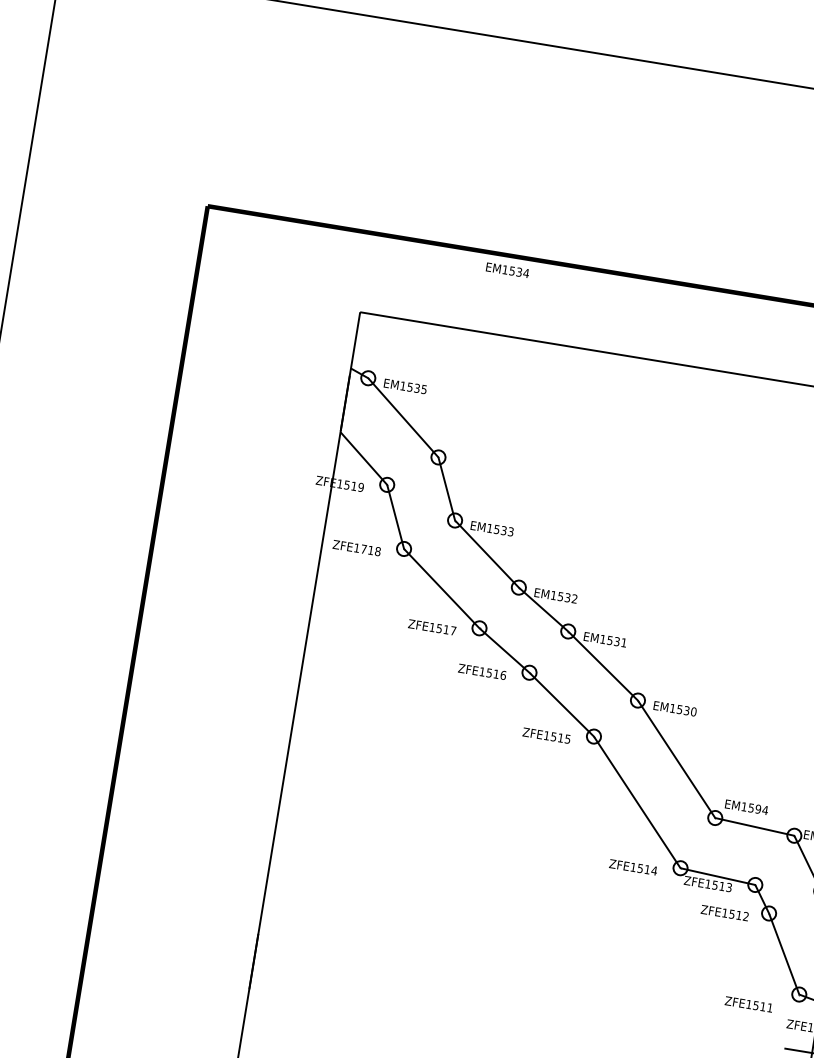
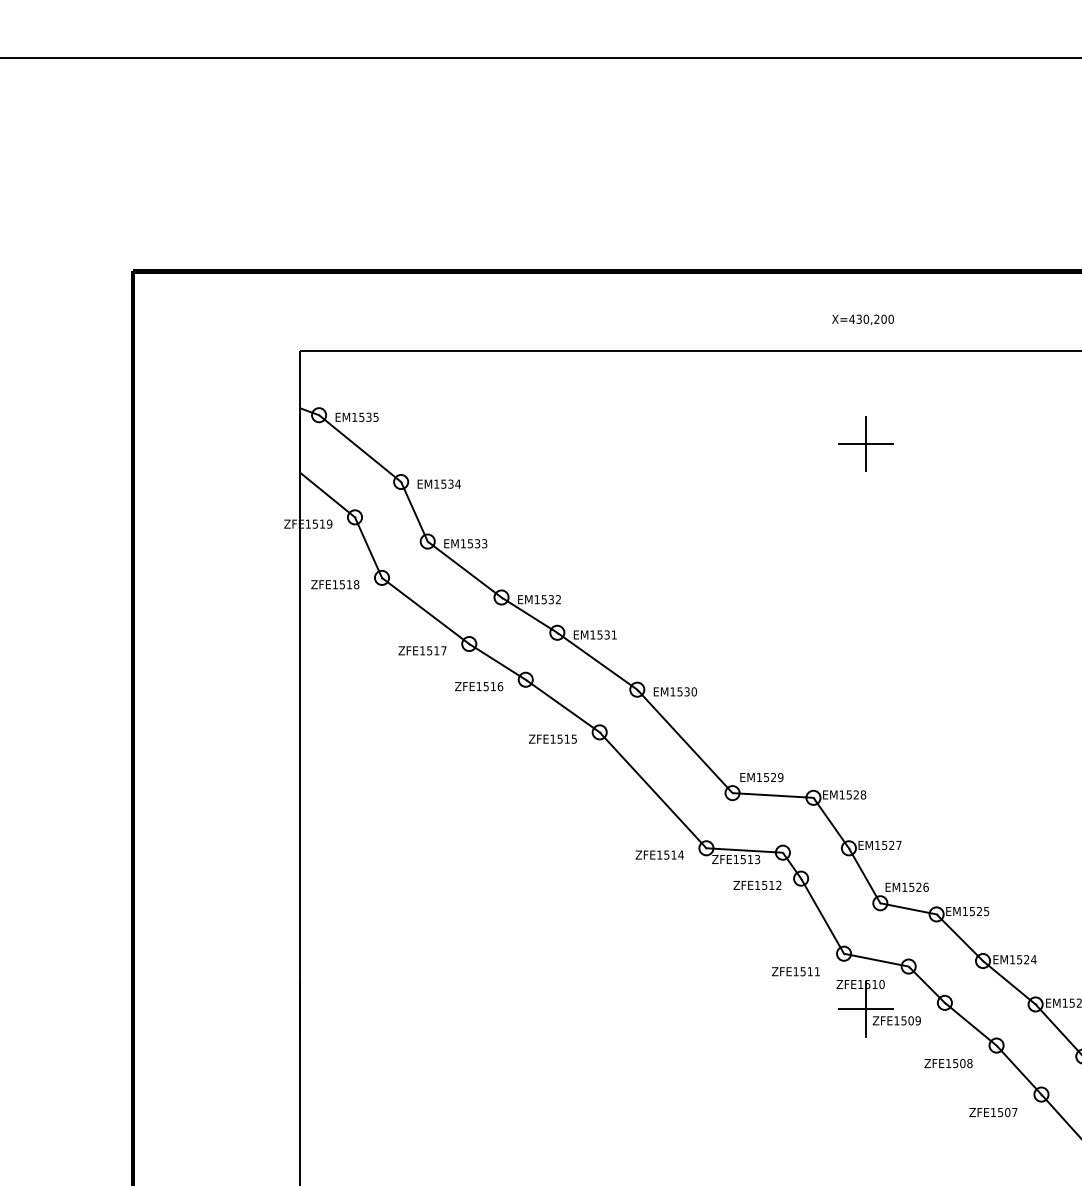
text: (507, 269) -> (438, 483), moved
text: (363, 548) -> (341, 584), ZFE1718 -> ZFE1518
text: (761, 809) -> (776, 777), EM1594 -> EM1529

